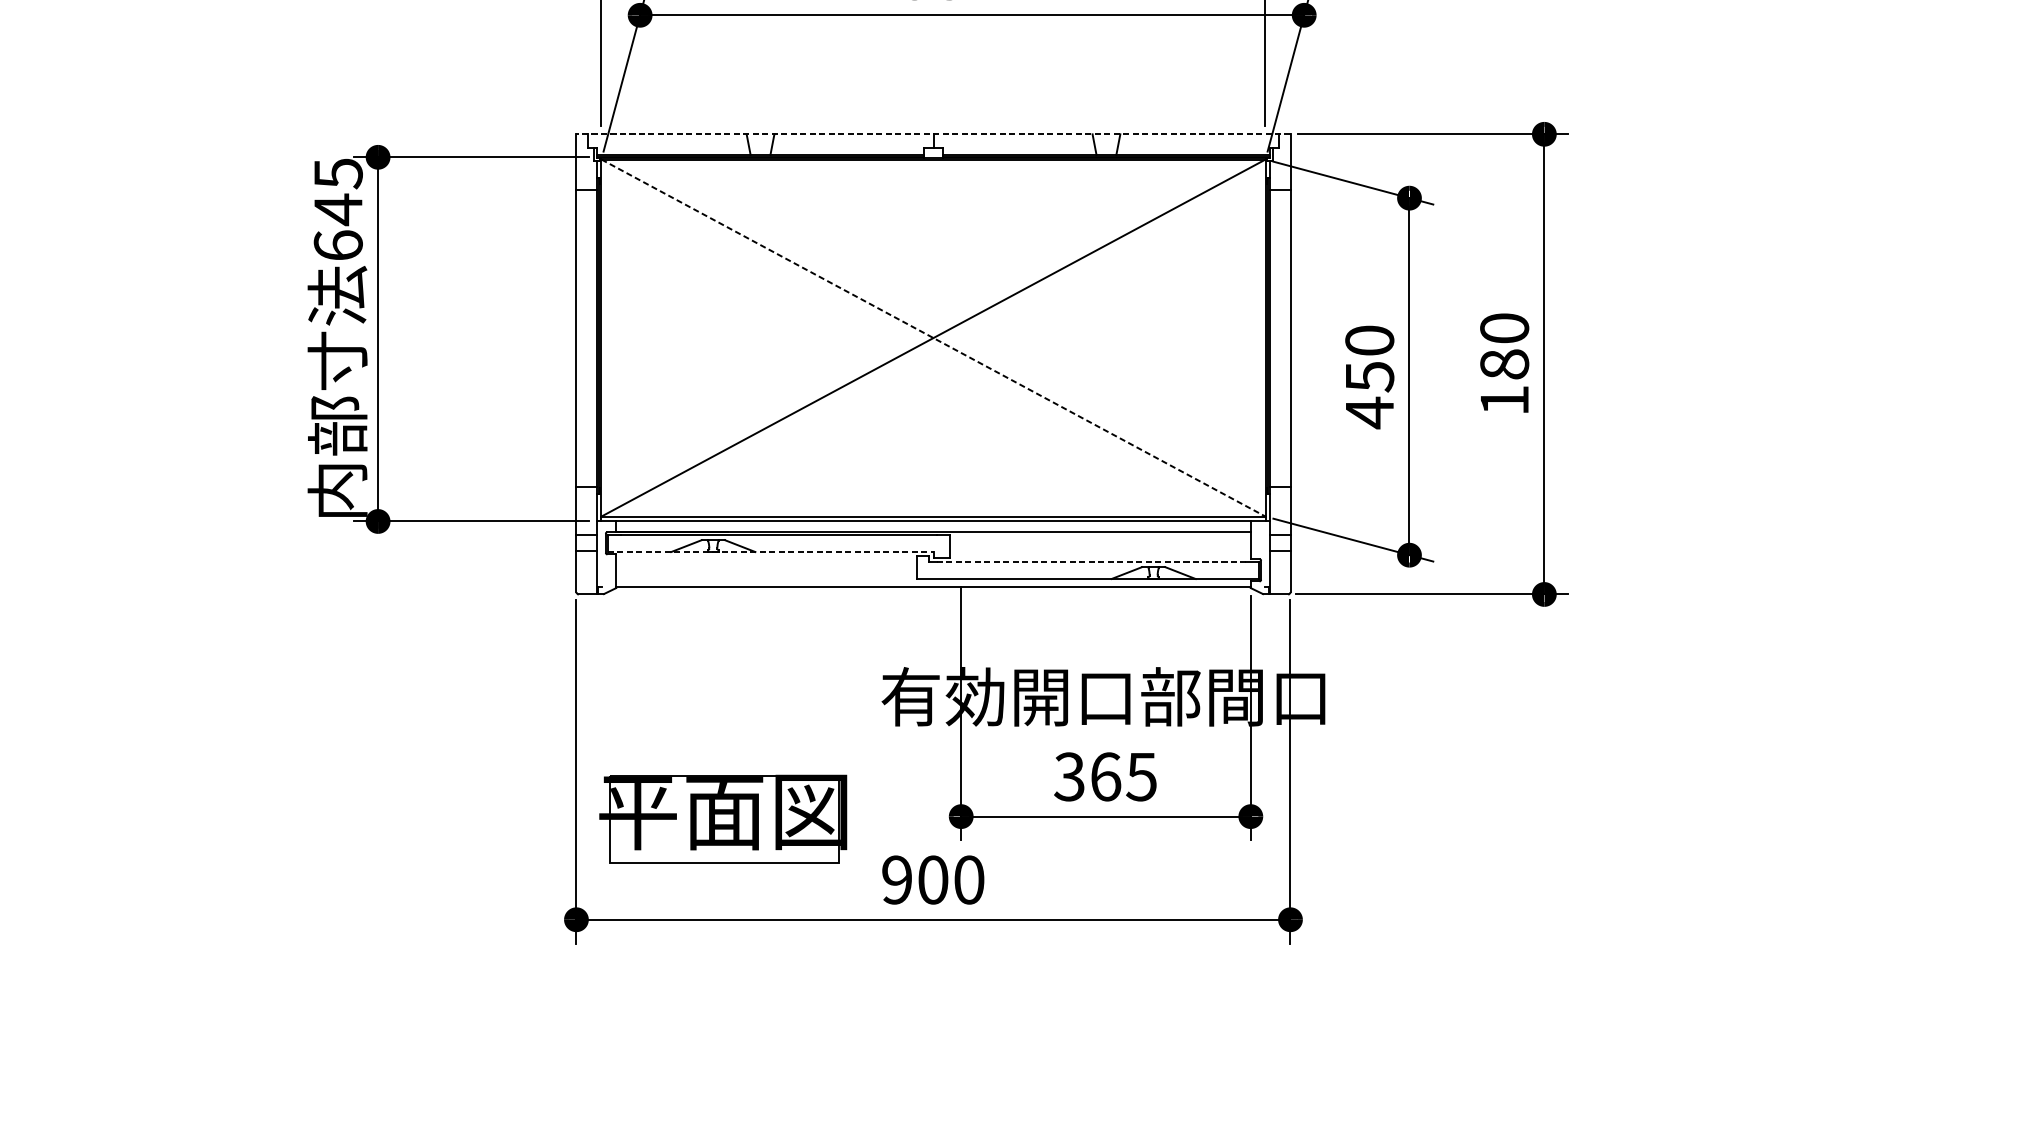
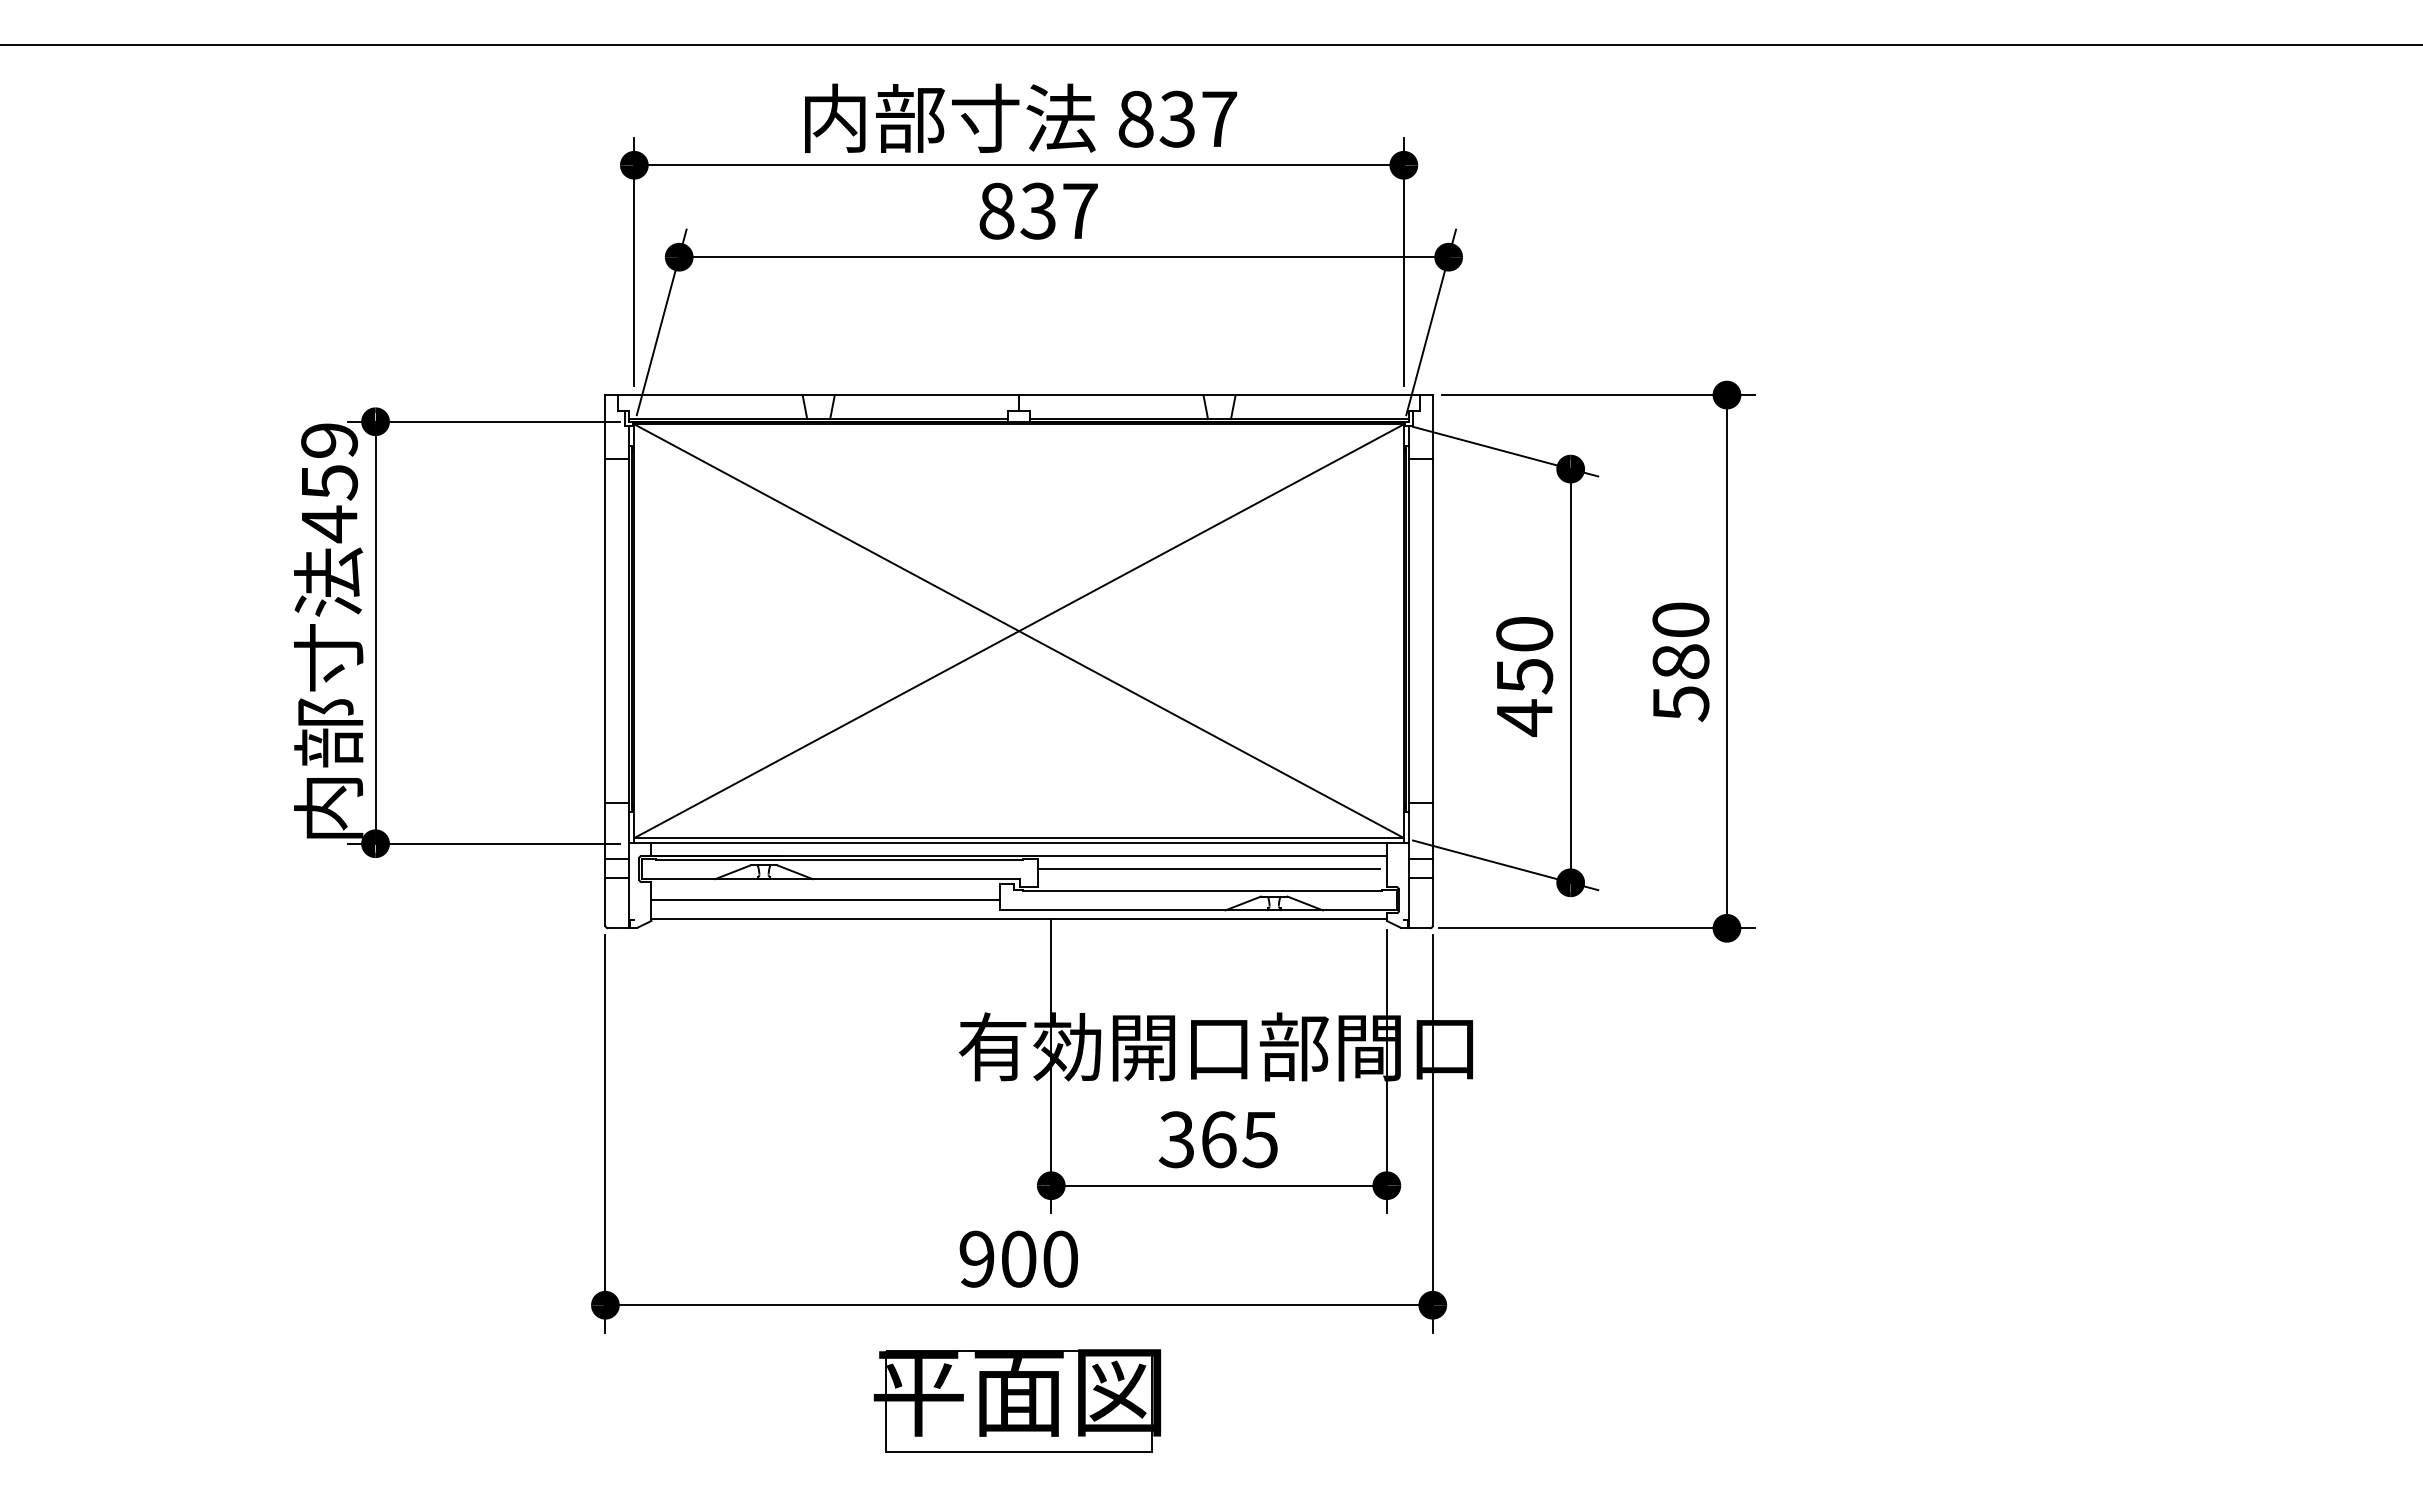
line: (933, 134) -> (1019, 395), dashed -> solid
text: (338, 210) -> (329, 483), 645 -> 459
line: (933, 338) -> (1019, 631), dashed -> solid
text: (1505, 401) -> (1681, 704), 180 -> 580
line: (1096, 542) -> (1208, 868), added
line: (770, 552) -> (830, 879), dashed -> solid
line: (1091, 562) -> (1202, 891), dashed -> solid
line: (766, 569) -> (825, 899), added
part: (722, 819) -> (1016, 1400), moved

